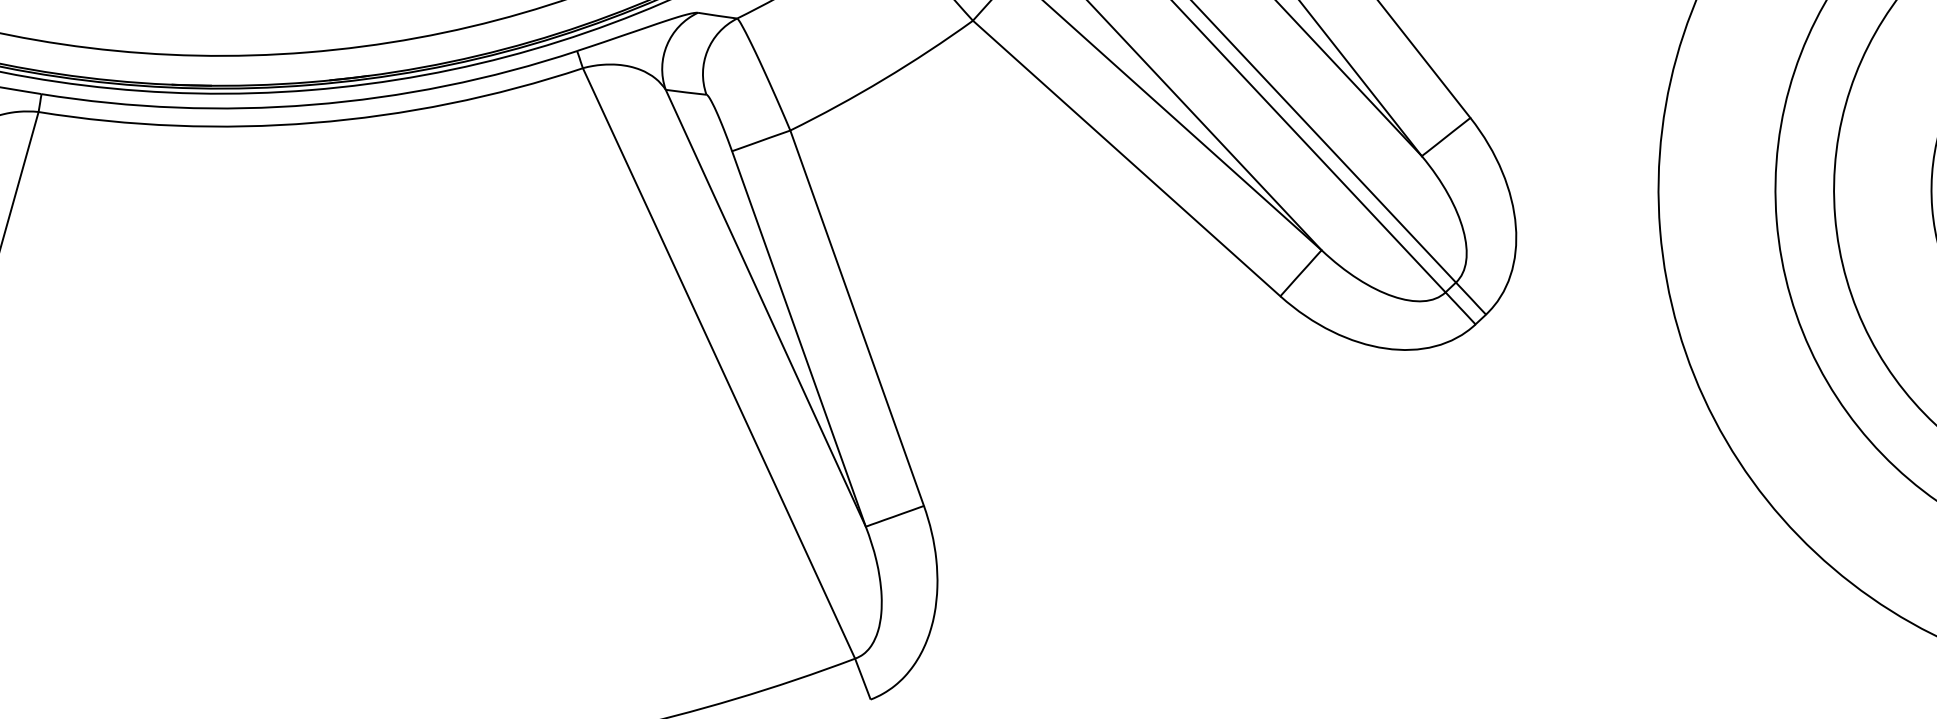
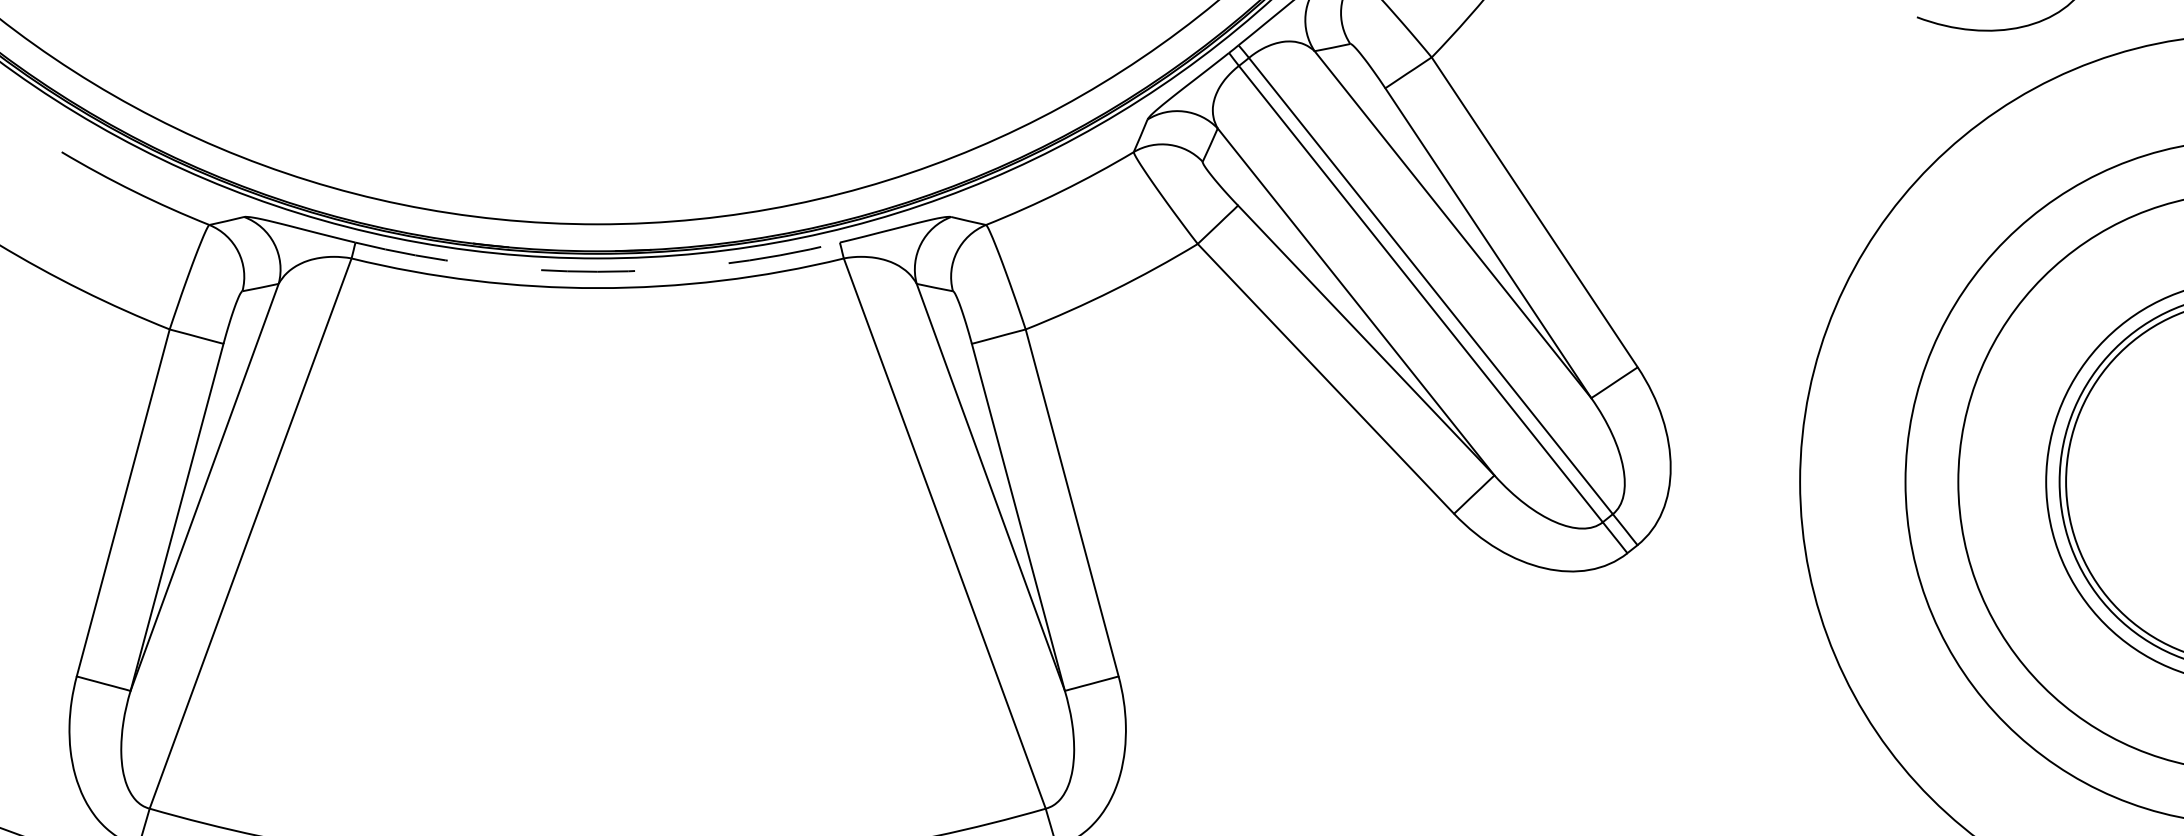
arc: (311, 104) -> (597, 271), solid -> dashed

